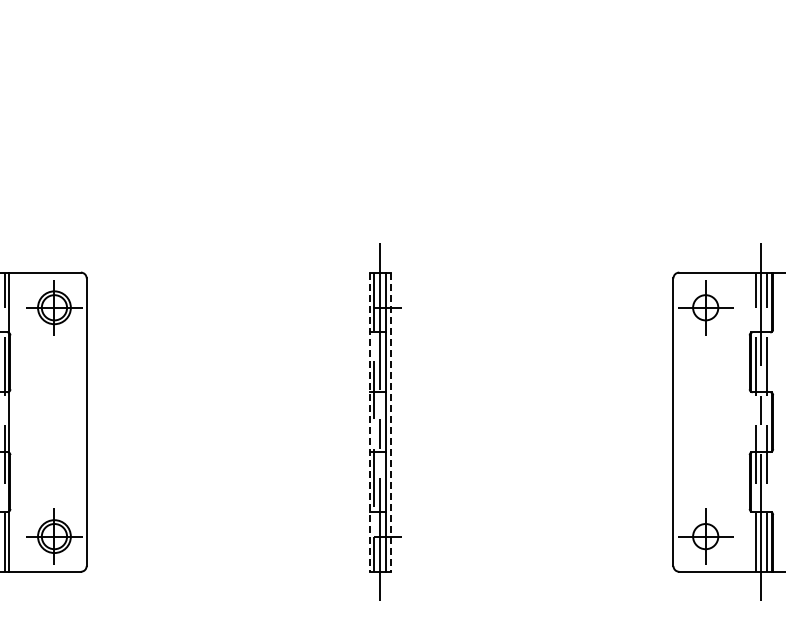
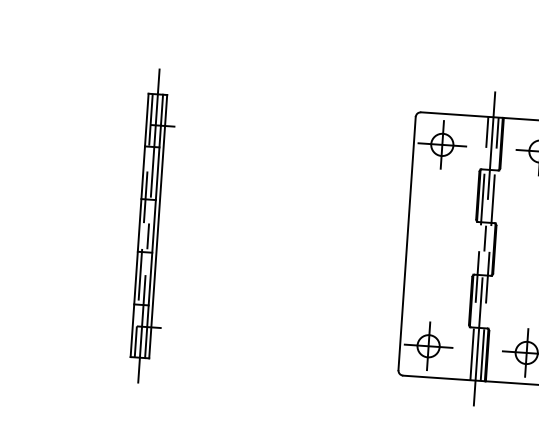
line: (369, 422) -> (139, 225), dashed -> solid
line: (390, 422) -> (158, 226), dashed -> solid

